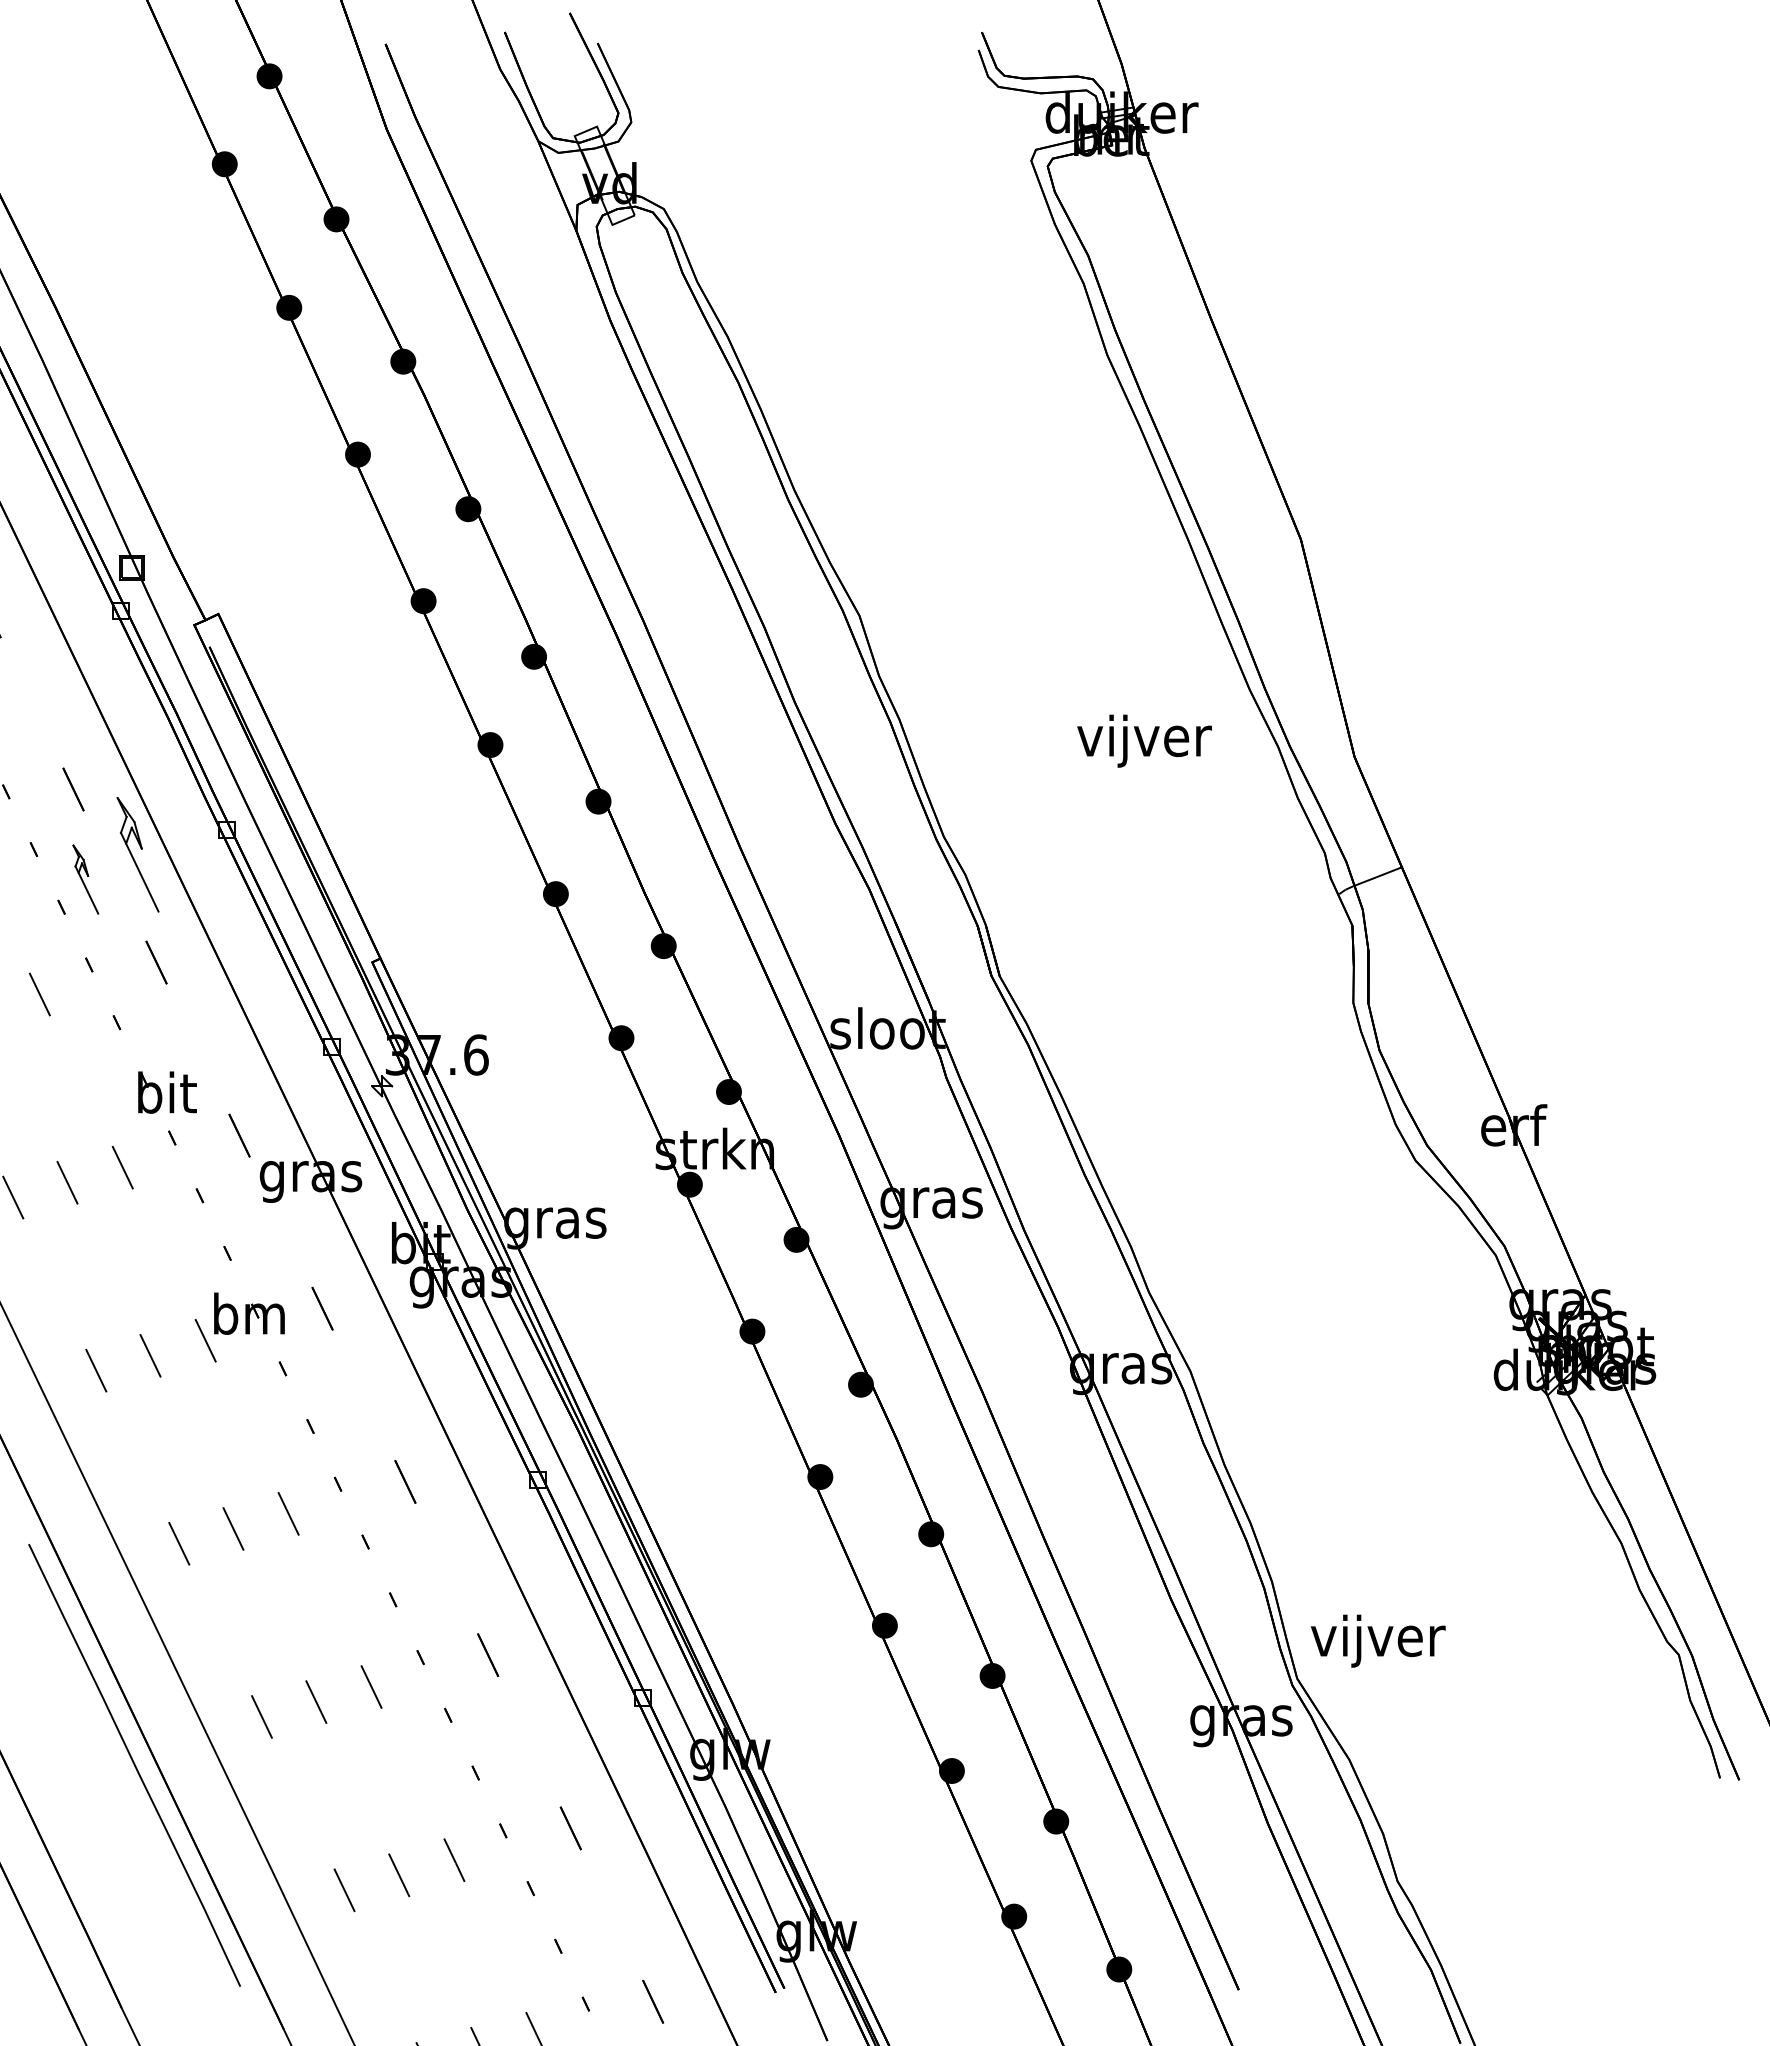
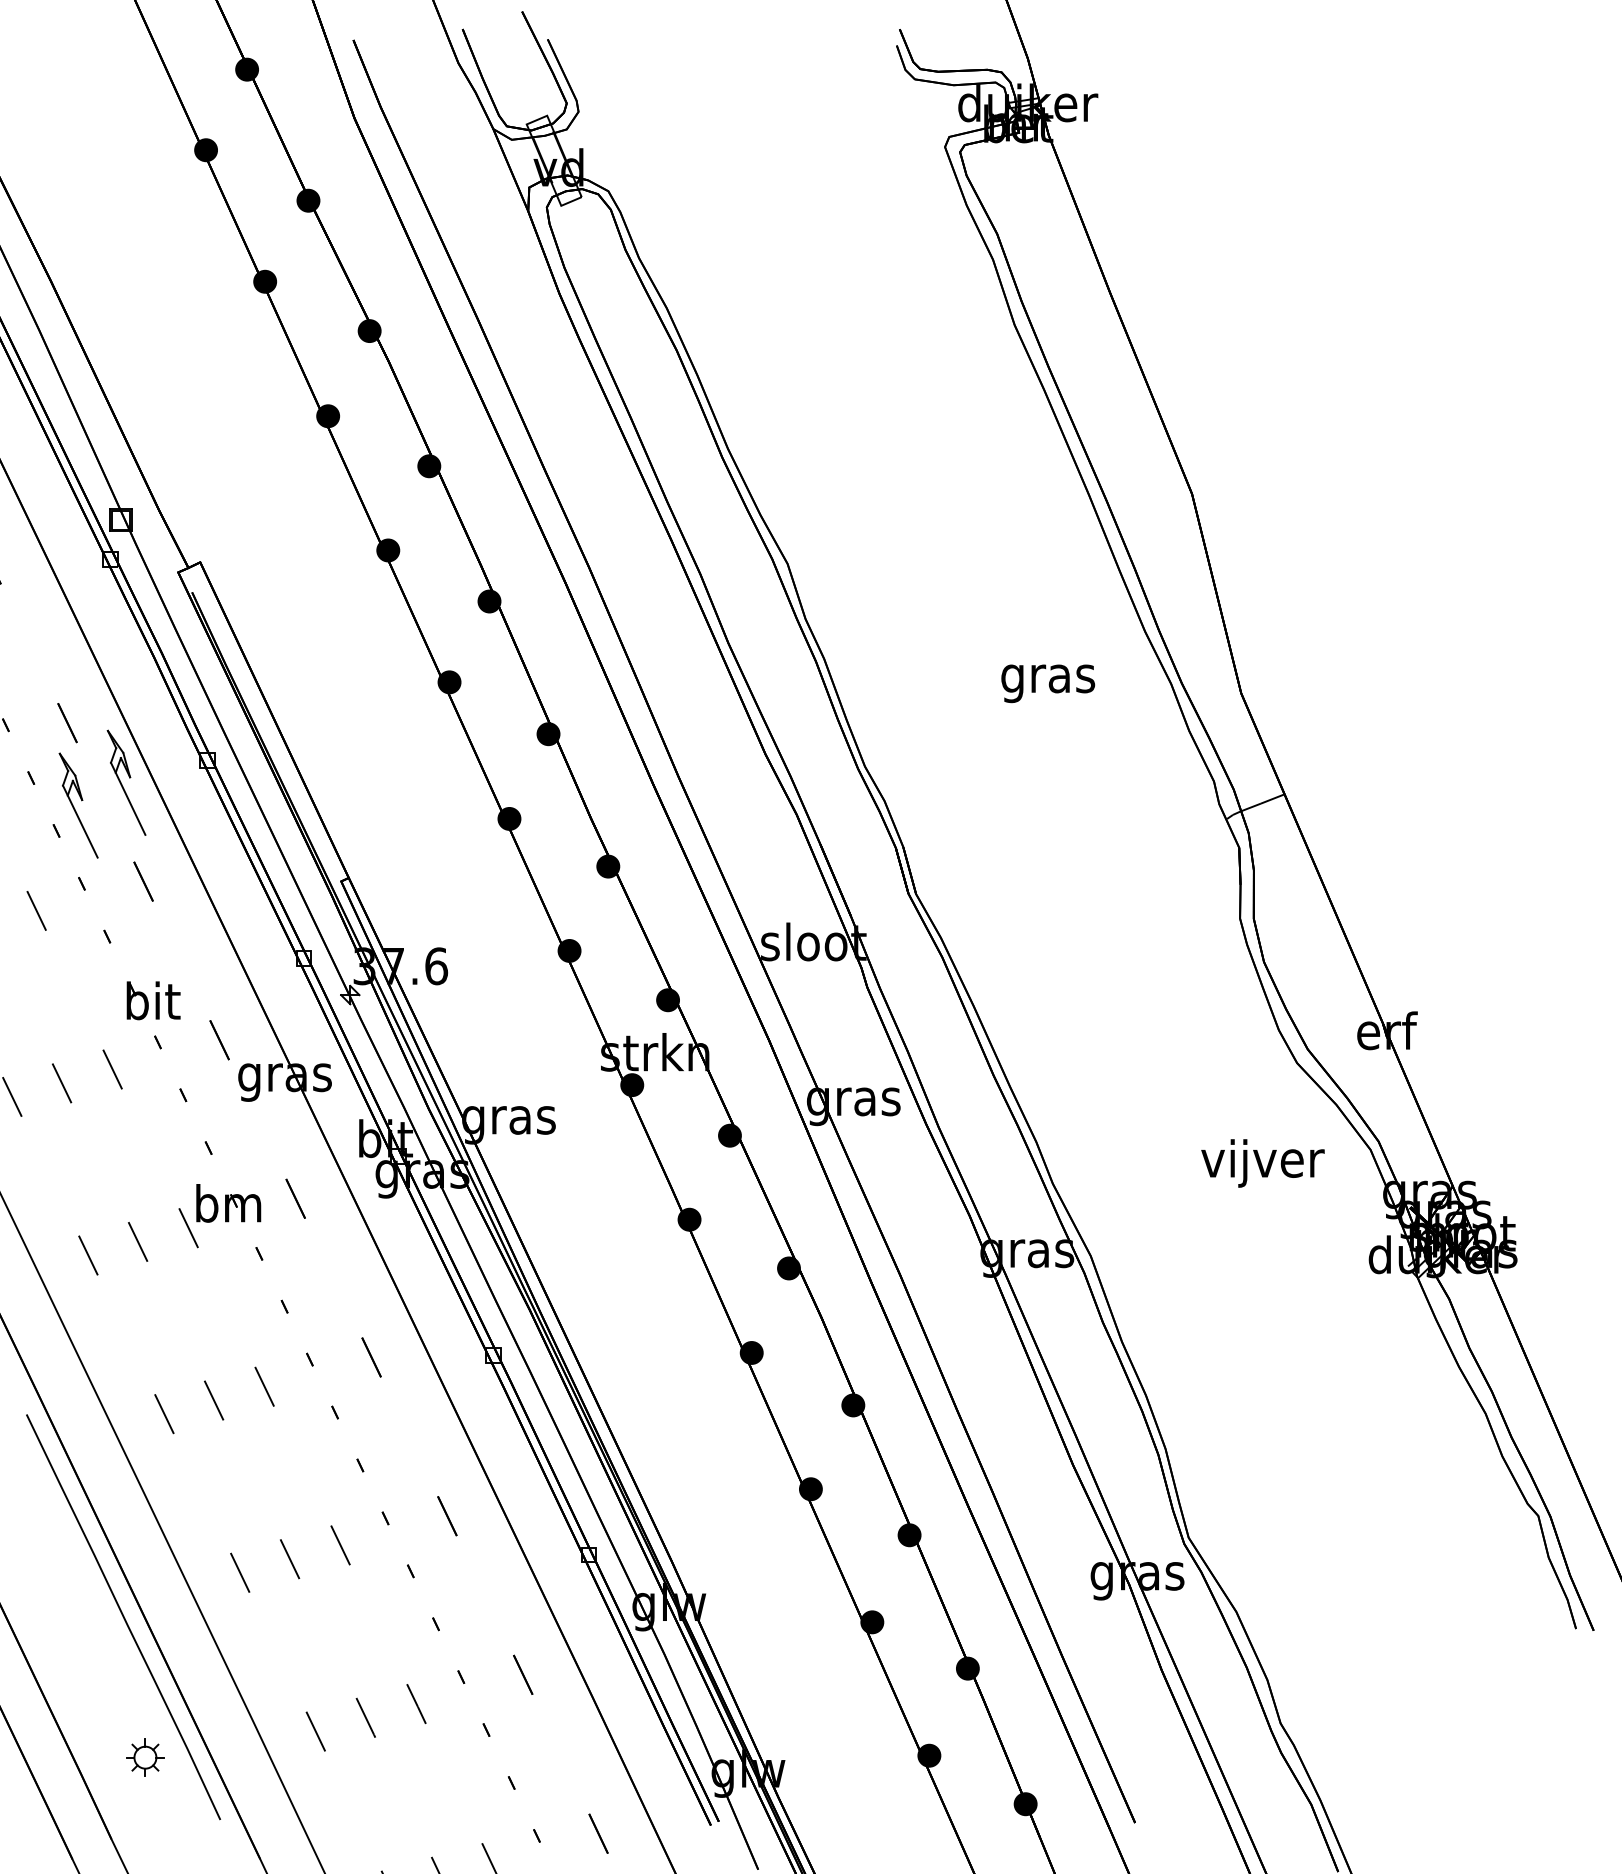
text: (1144, 740) -> (1048, 678), vijver -> gras
part: (85, 879) -> (78, 805), size x1.67
text: (1378, 1640) -> (1263, 1162), moved
part: (158, 1918) -> (145, 1757), added

